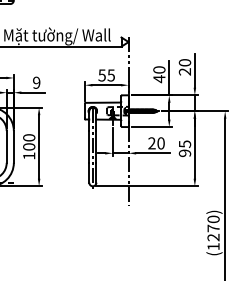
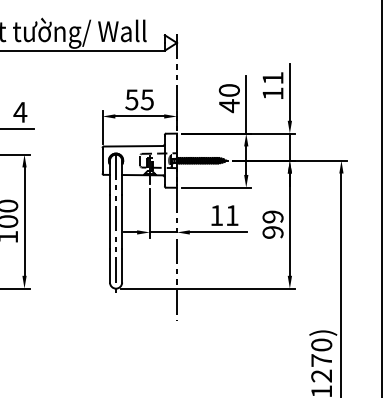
text: (184, 67) -> (272, 86), 20 -> 11
text: (36, 82) -> (20, 111), 9 -> 4
text: (156, 143) -> (224, 215), 20 -> 11
text: (184, 144) -> (272, 217), 95 -> 99

